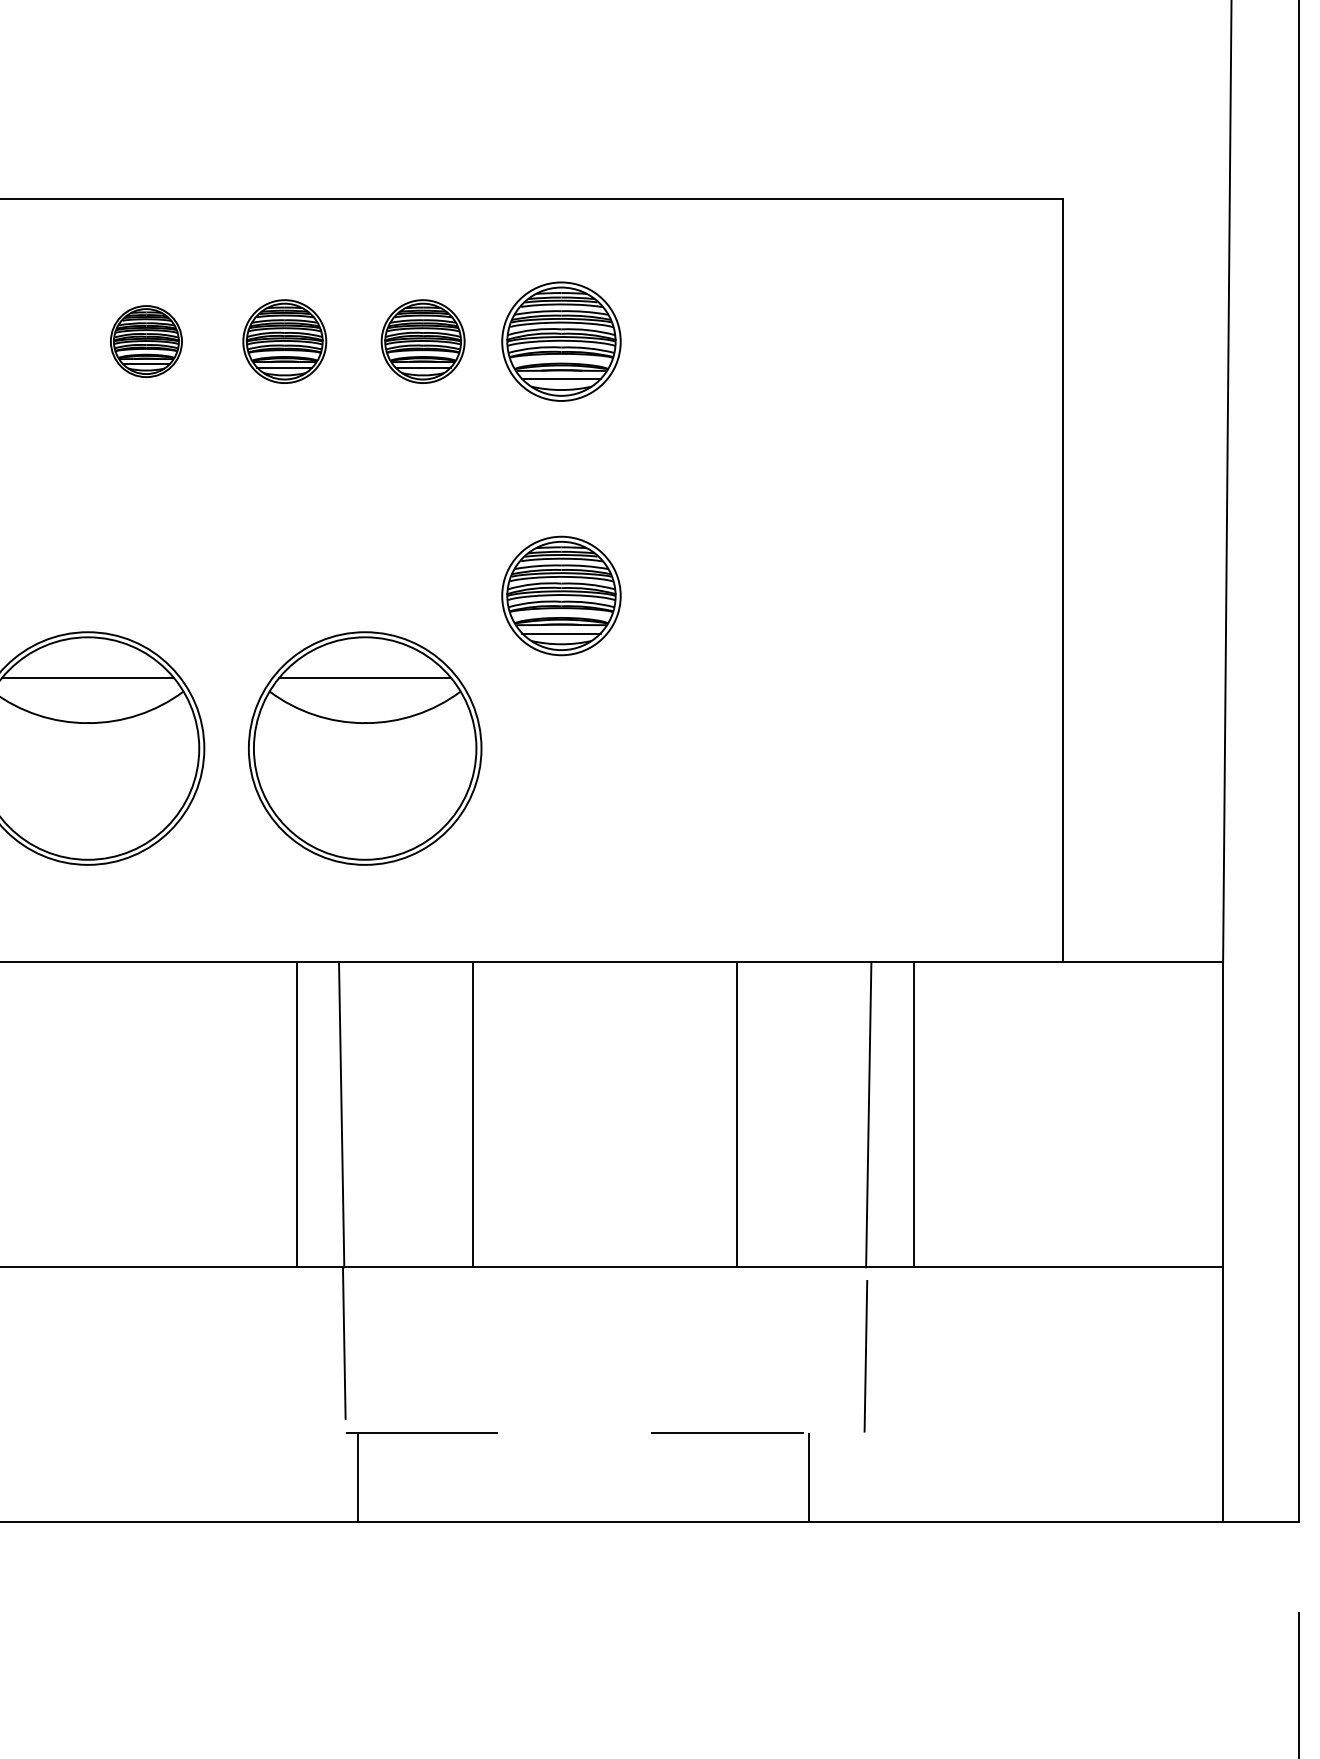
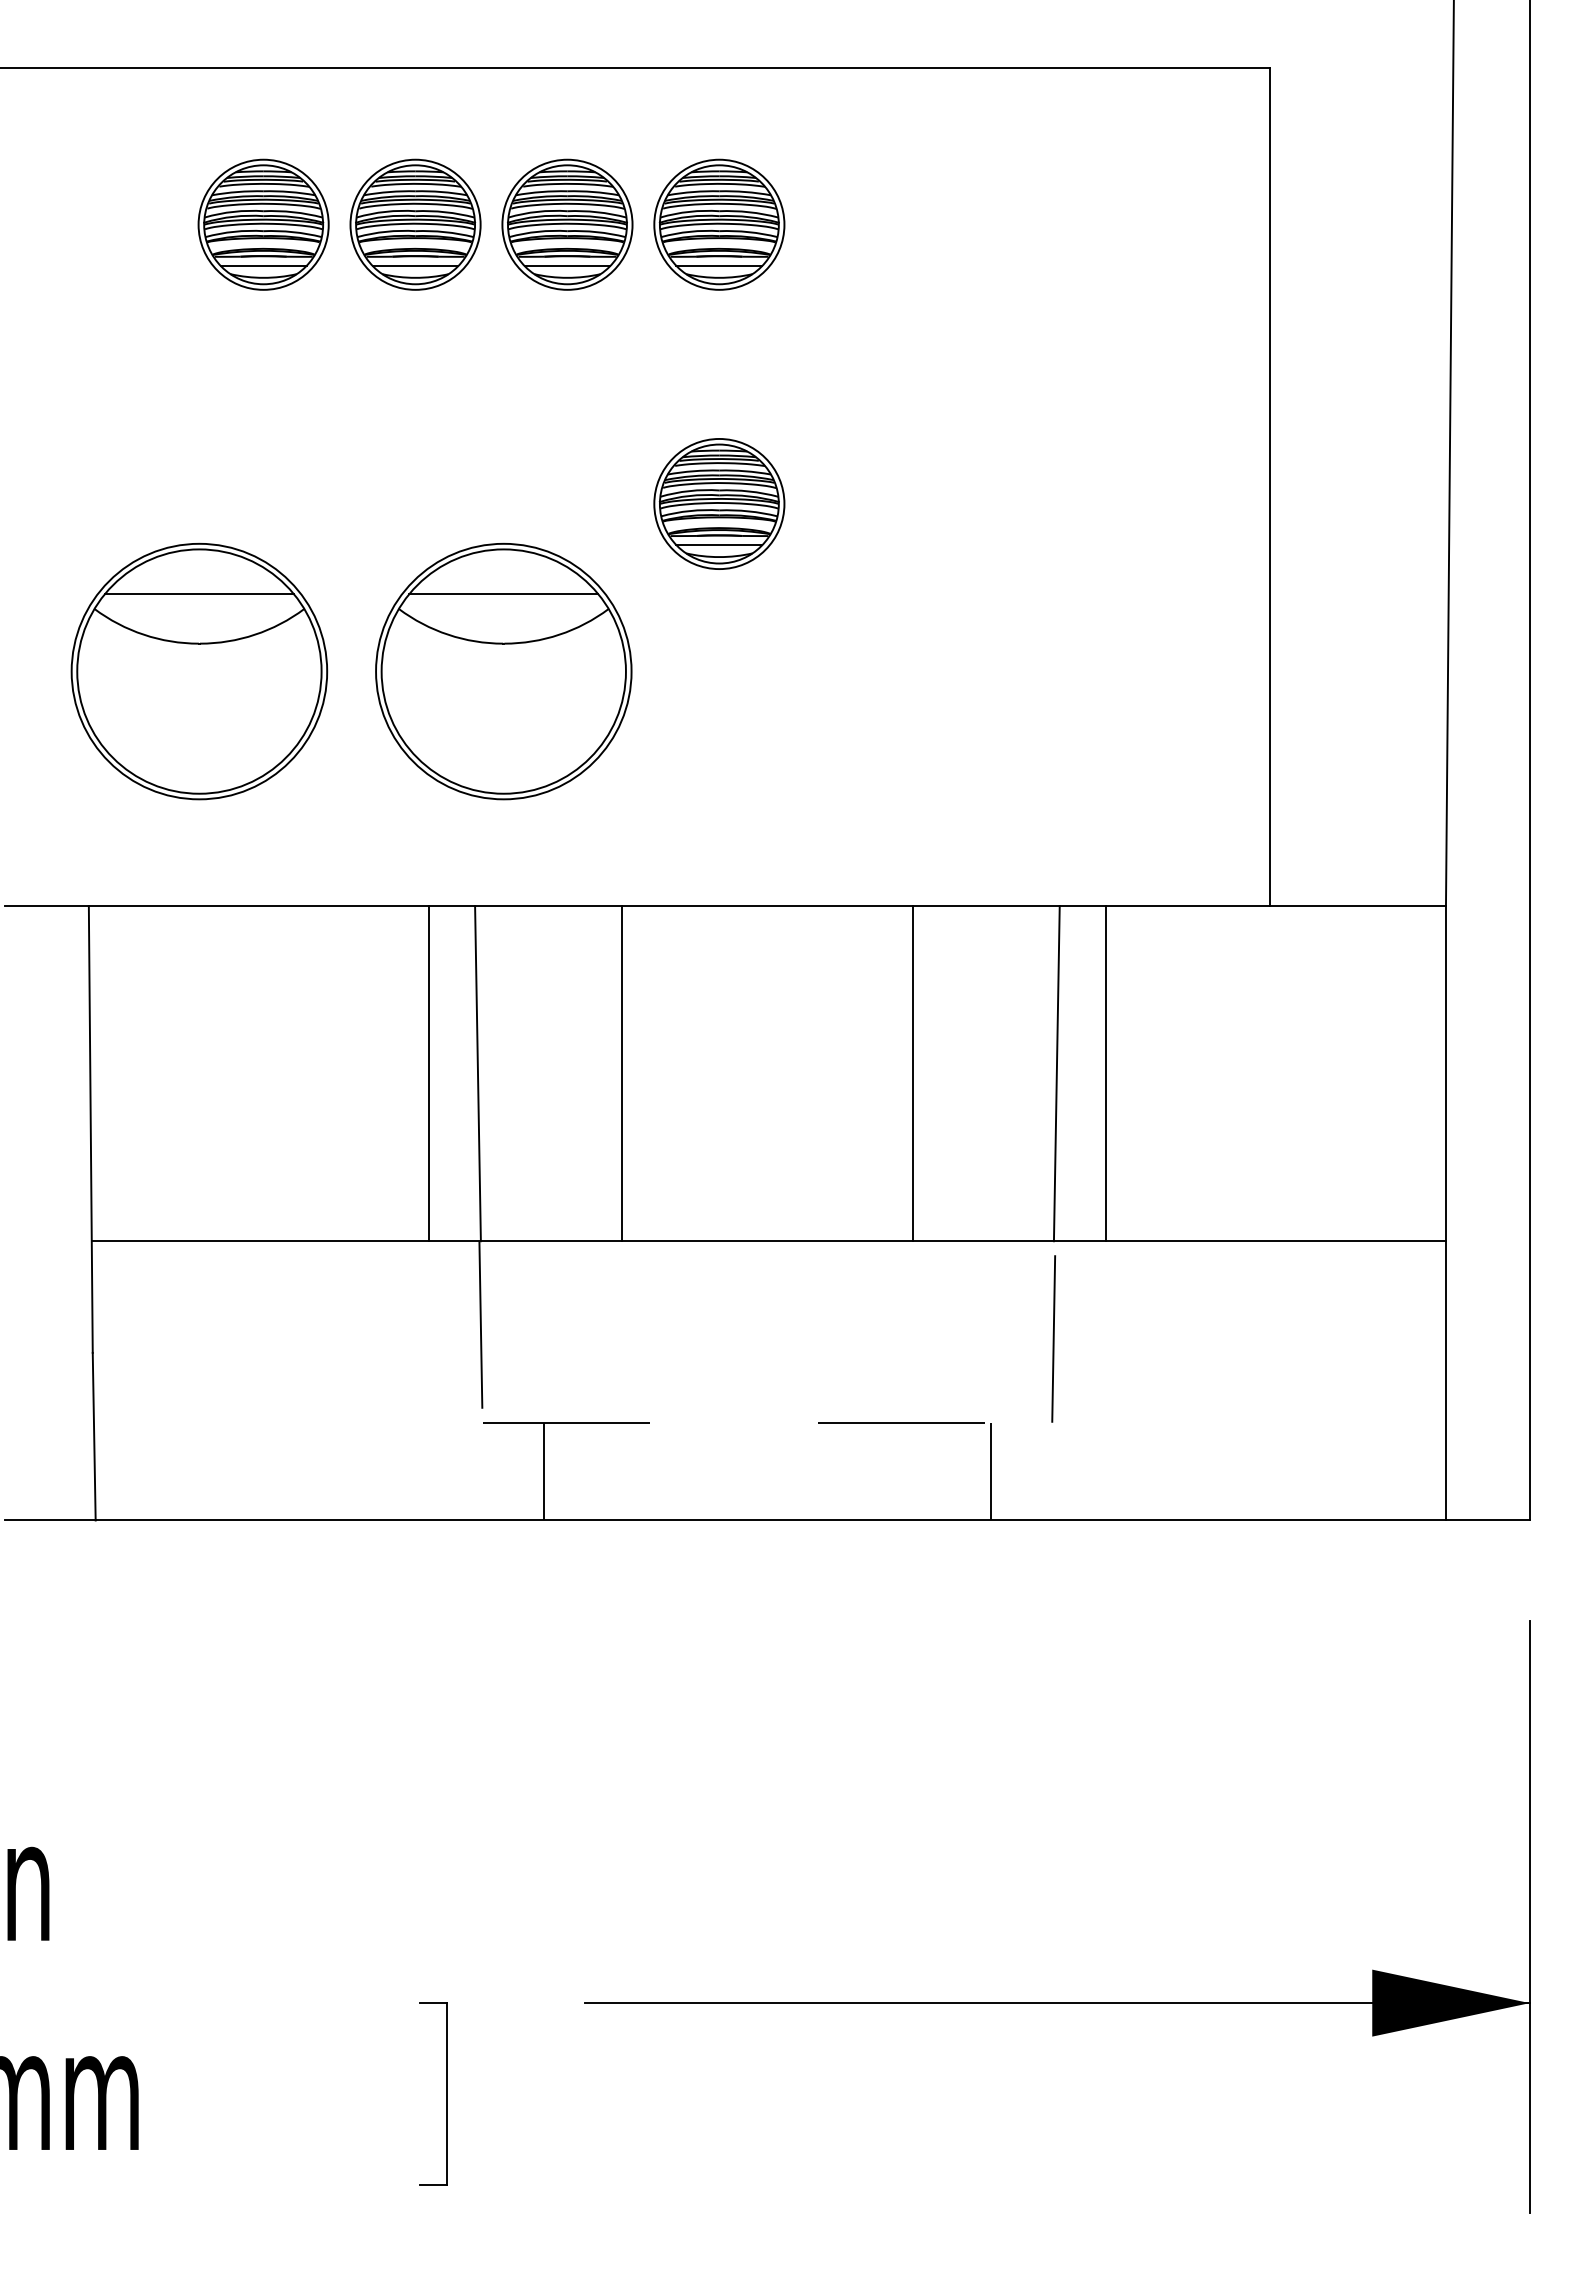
part: (146, 341) -> (263, 224), size x1.67
part: (284, 341) -> (415, 224), size x1.43
part: (423, 341) -> (567, 224), size x1.43
line: (357, 1476) -> (543, 1471), moved

